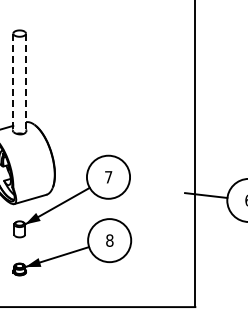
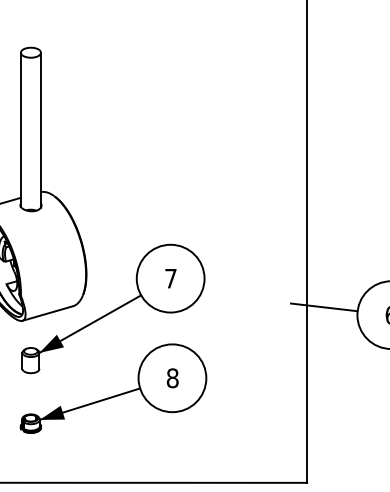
line: (13, 83) -> (21, 131), dashed -> solid
line: (26, 83) -> (41, 131), dashed -> solid

